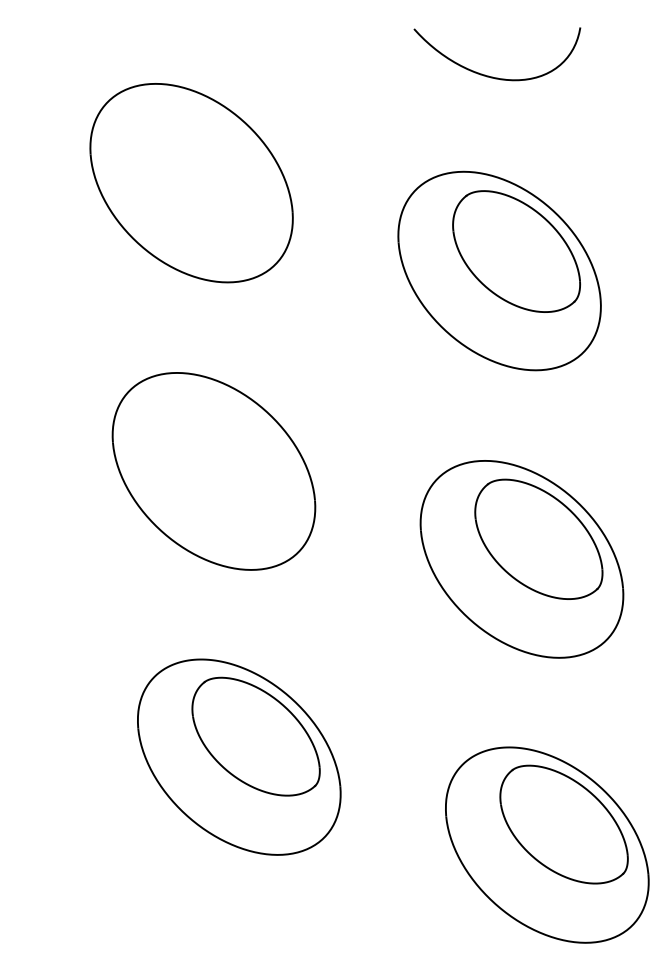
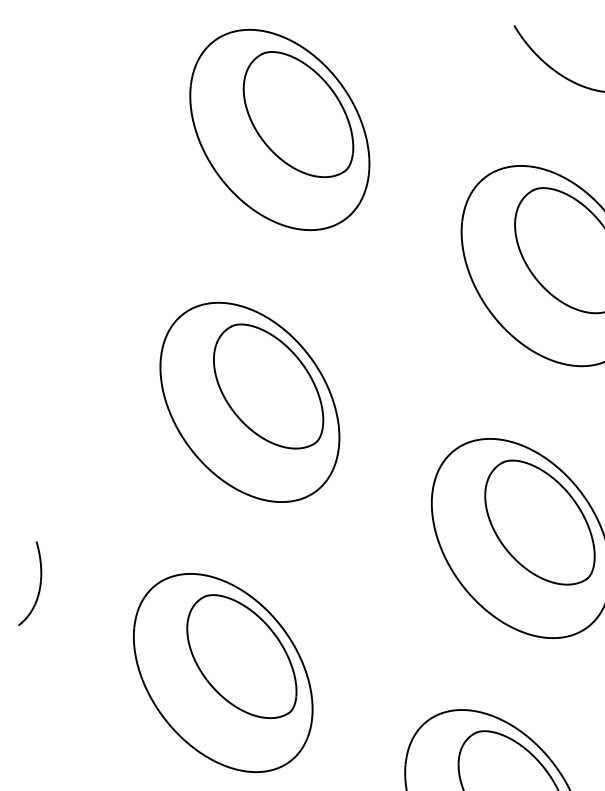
part: (208, 163) -> (299, 114), added
part: (230, 451) -> (268, 386), added
part: (25, 702) -> (33, 584), added

